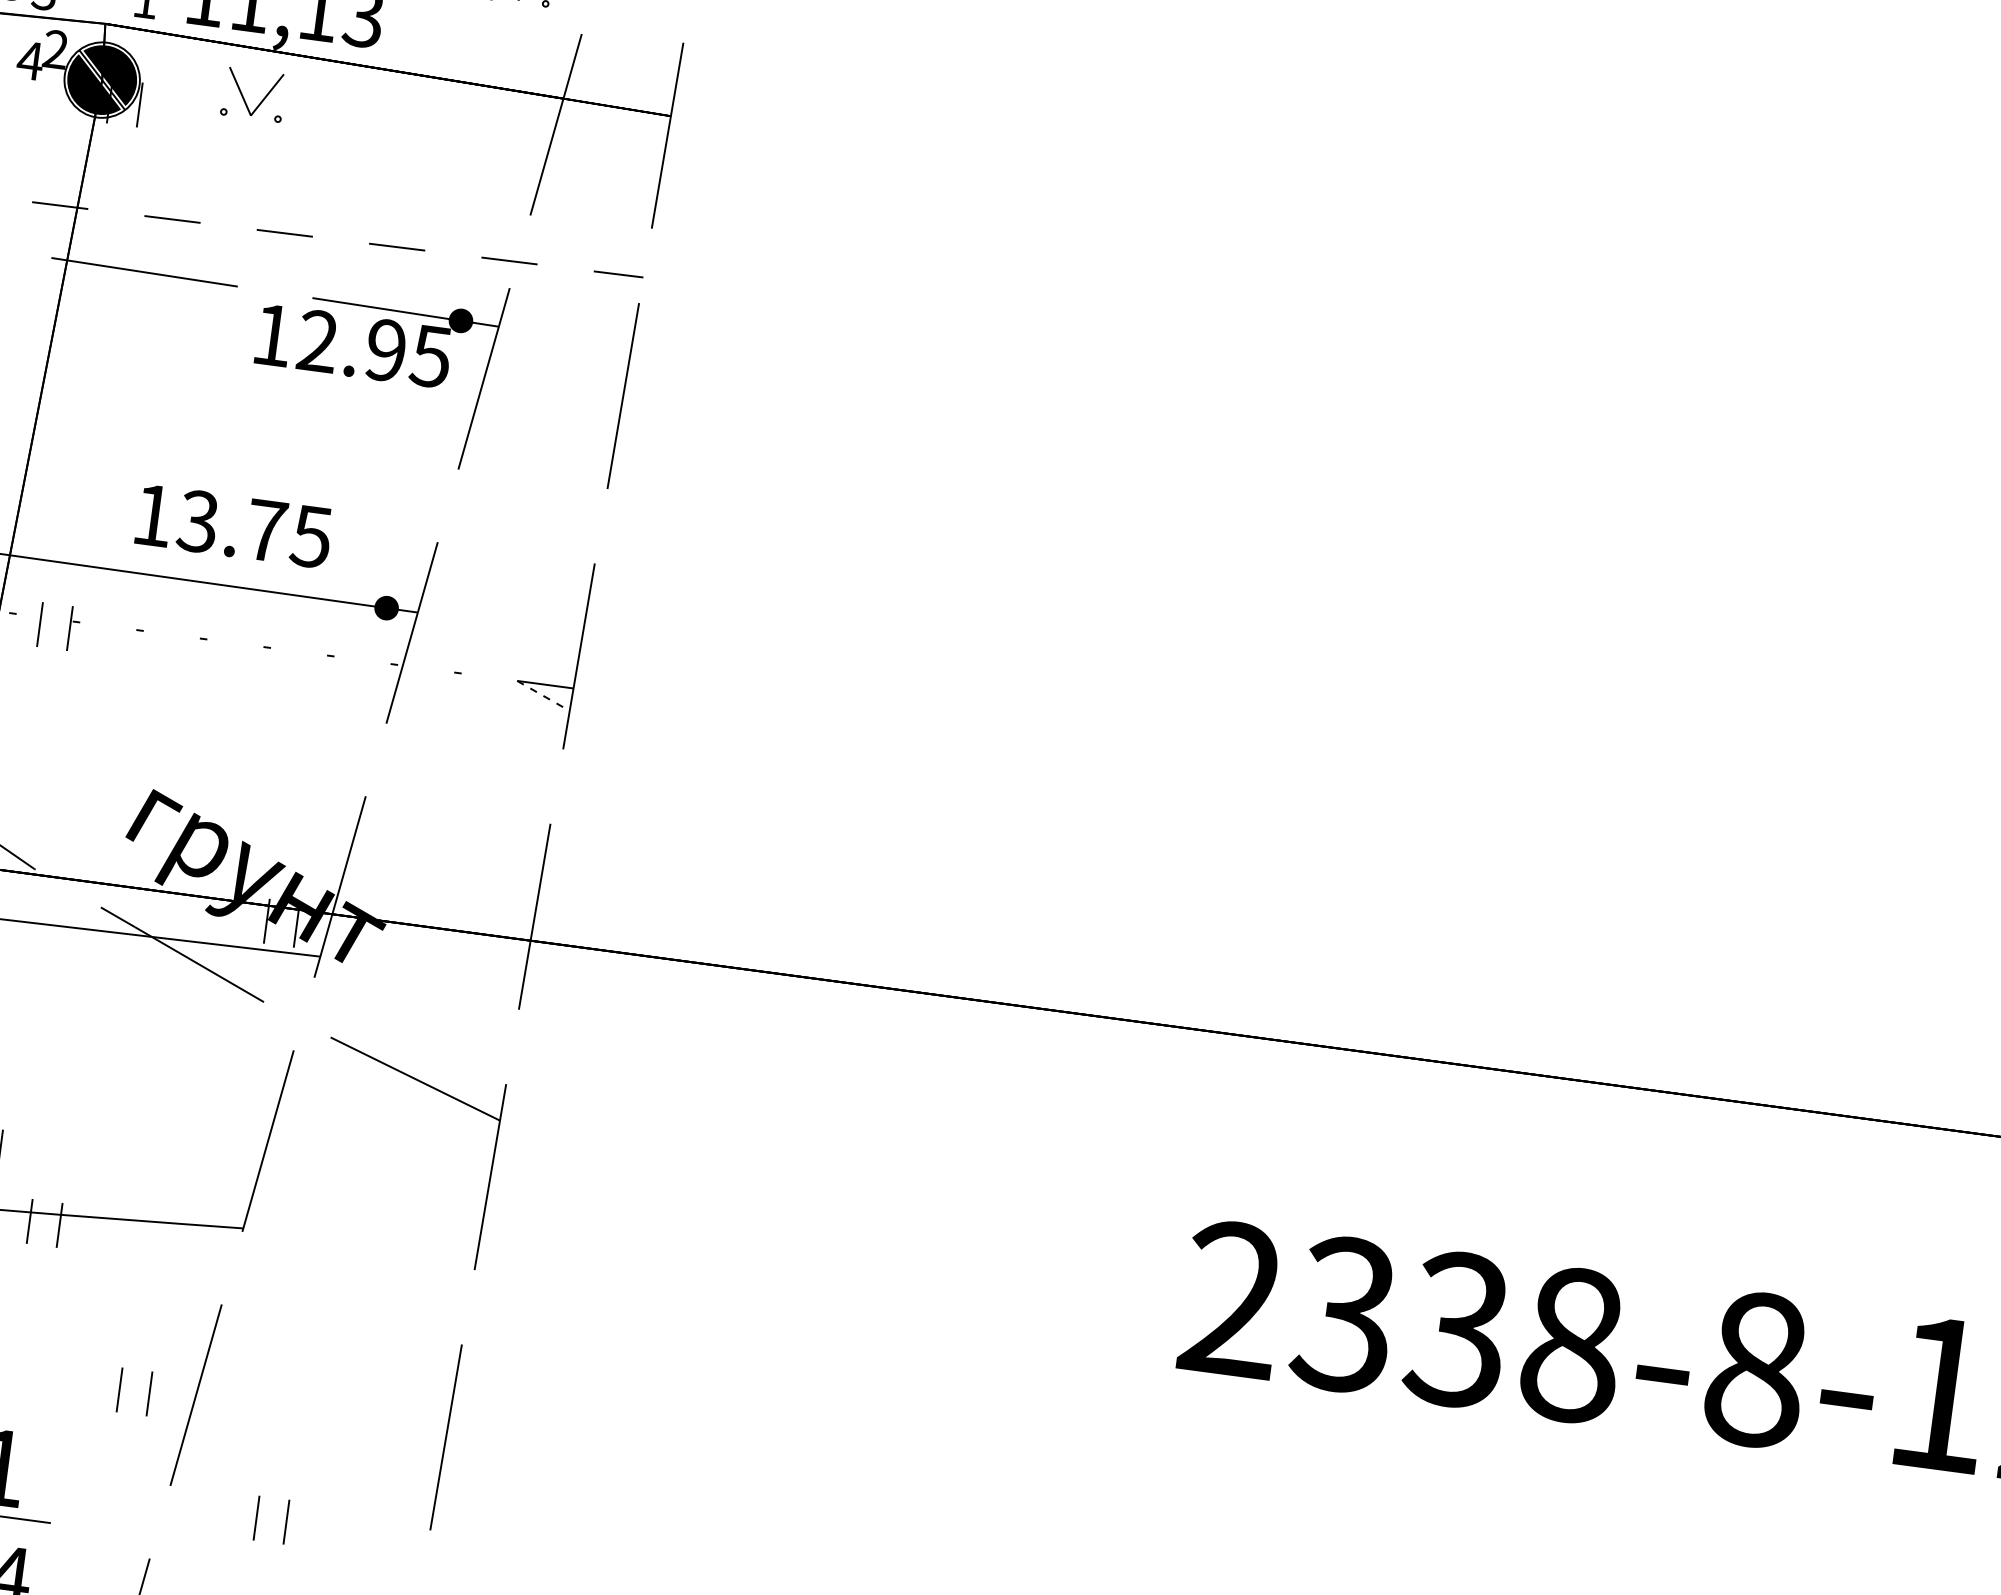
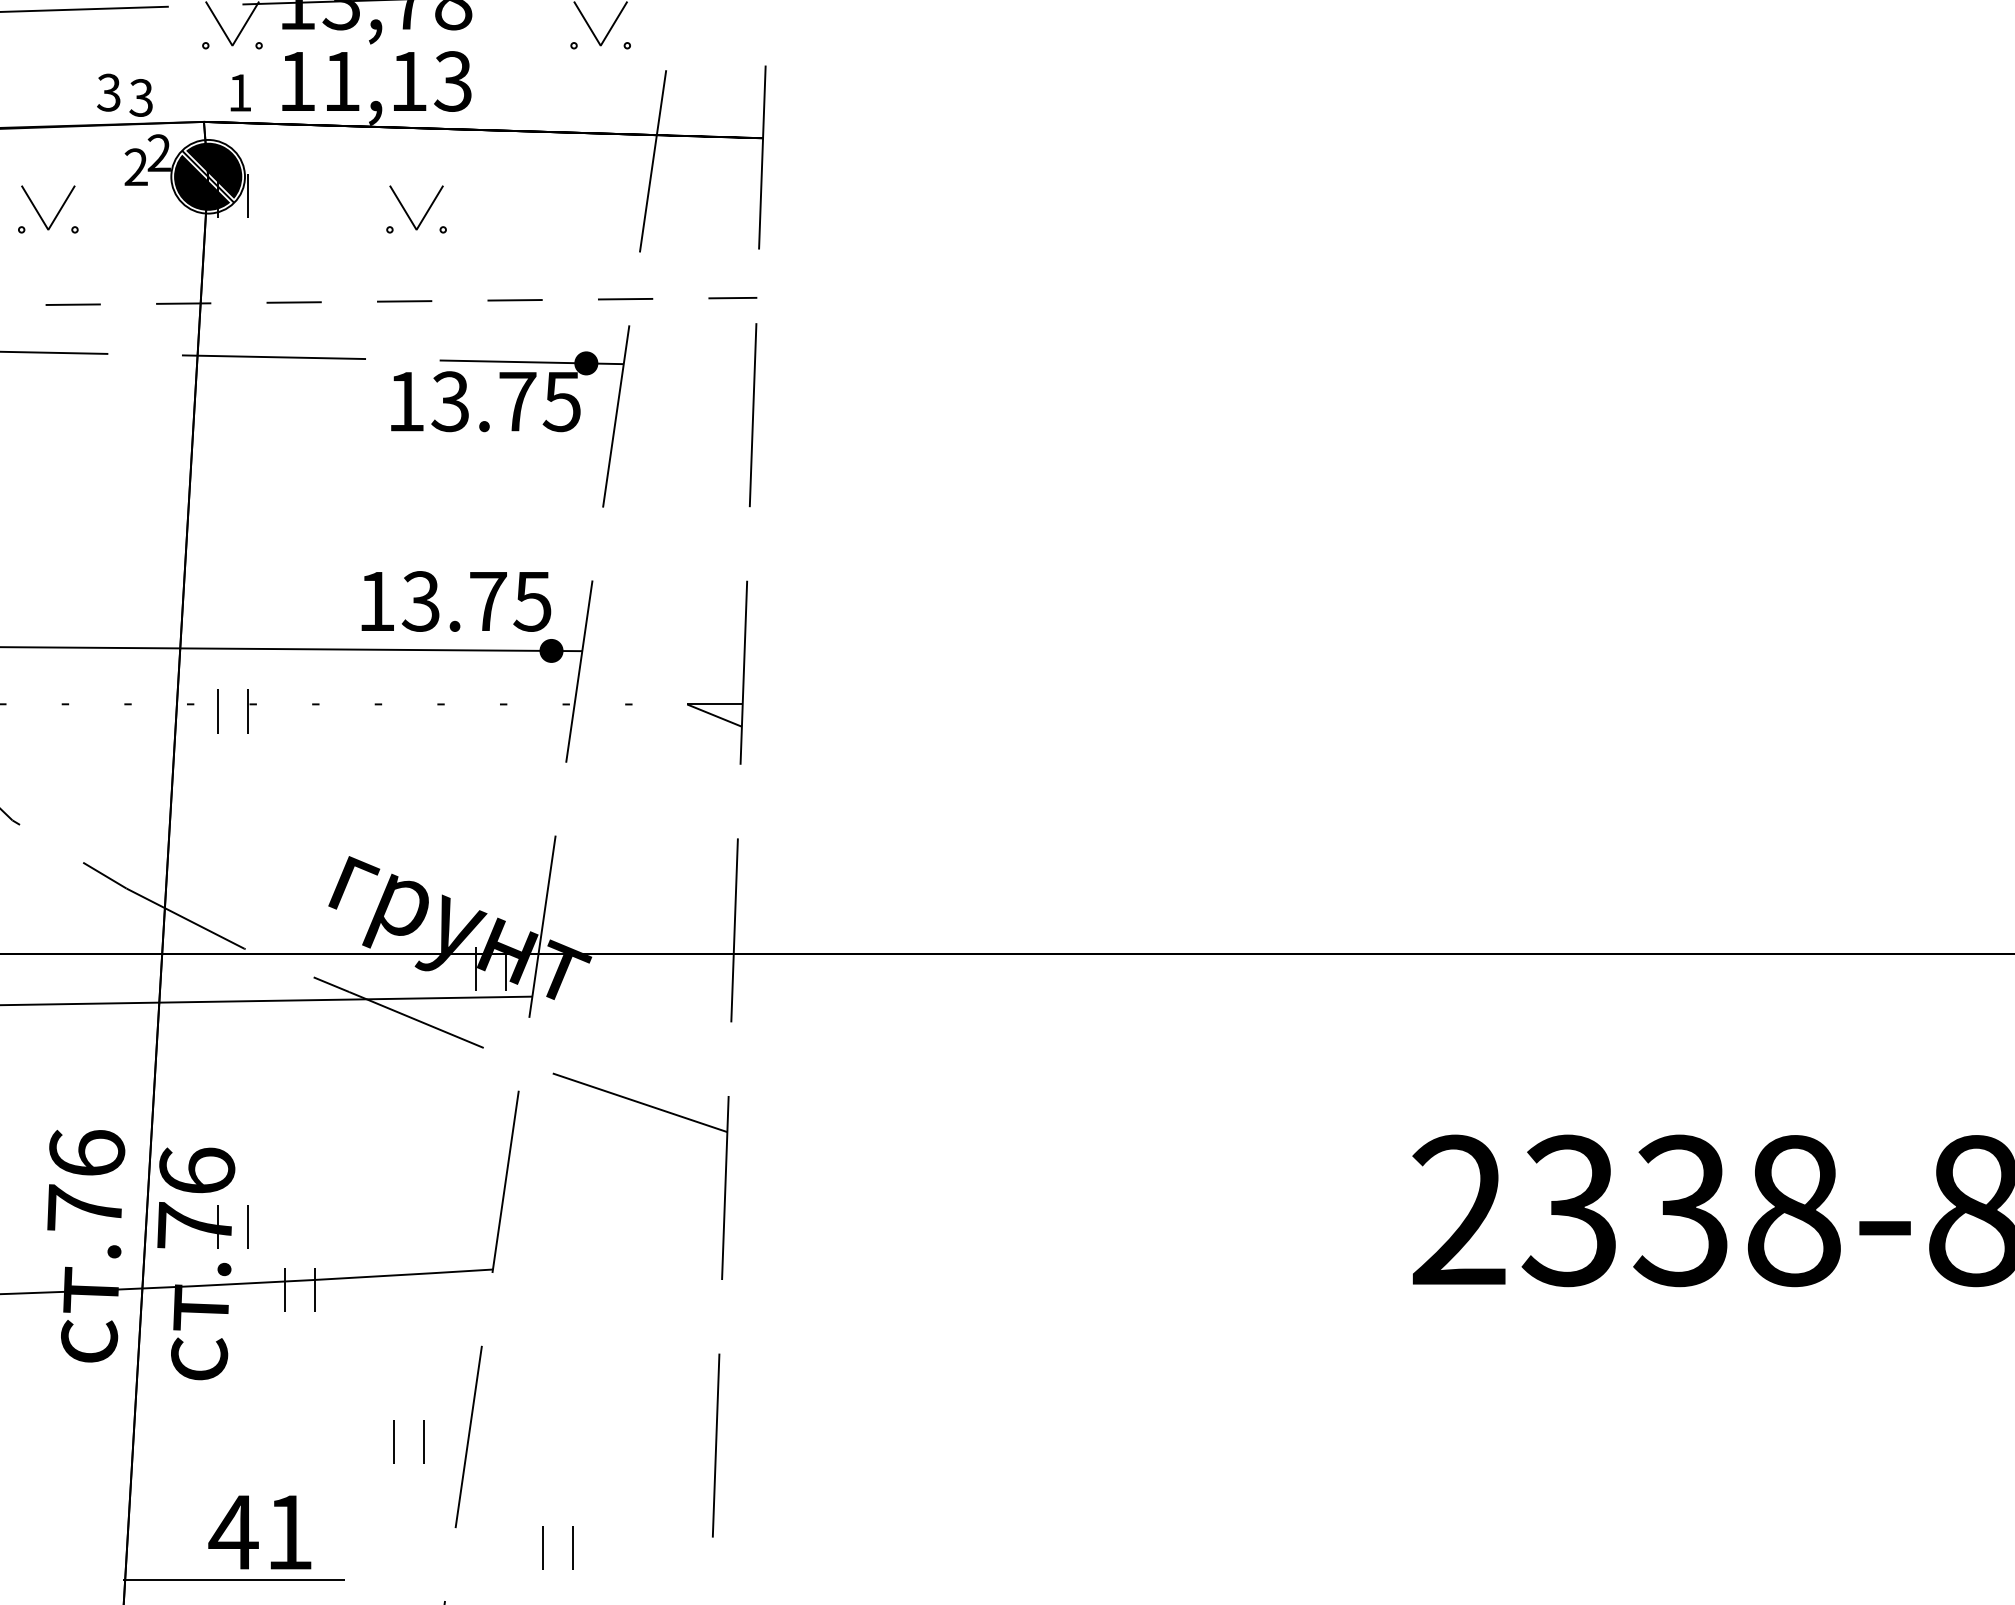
text: (29, 59) -> (135, 166), 4 -> 2
part: (244, 98) -> (408, 214), moved
text: (351, 345) -> (483, 401), 12.95 -> 13.75
text: (234, 526) -> (456, 601), moved
line: (543, 695) -> (714, 715), dashed -> solid

